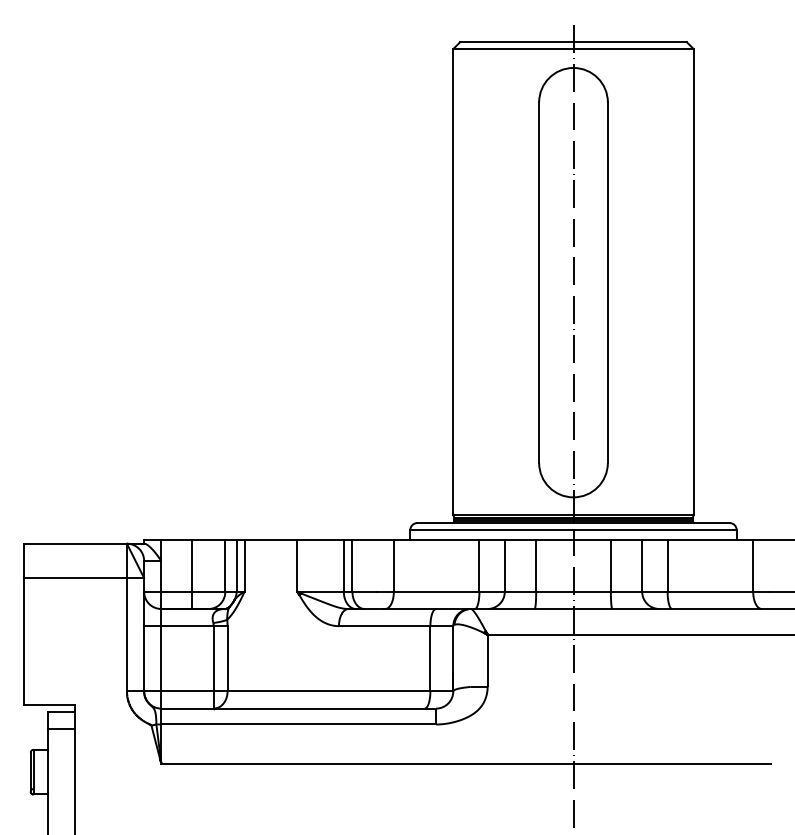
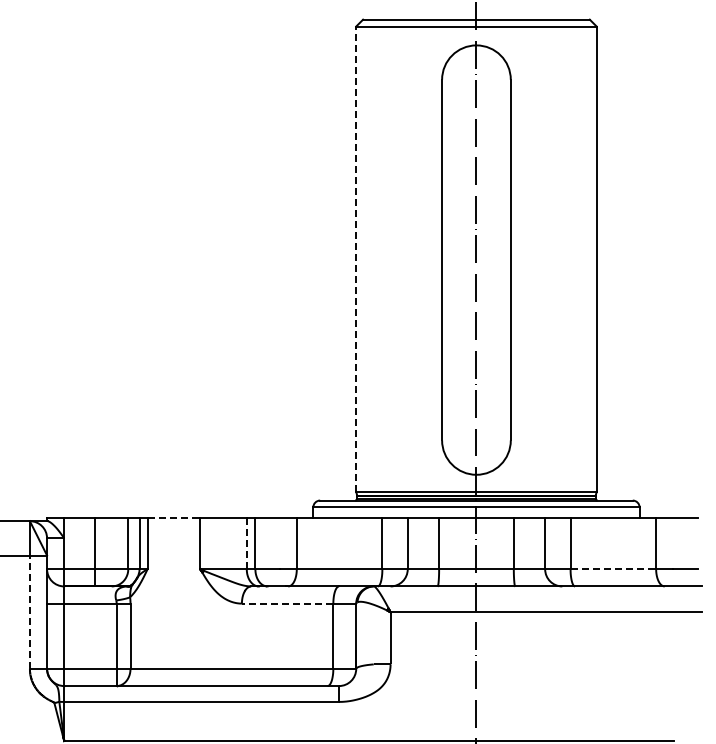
line: (453, 281) -> (356, 258), solid -> dashed
line: (271, 540) -> (174, 517), solid -> dashed
line: (343, 566) -> (246, 543), solid -> dashed
line: (710, 591) -> (613, 568), solid -> dashed
line: (384, 626) -> (287, 603), solid -> dashed
line: (126, 634) -> (29, 611), solid -> dashed

